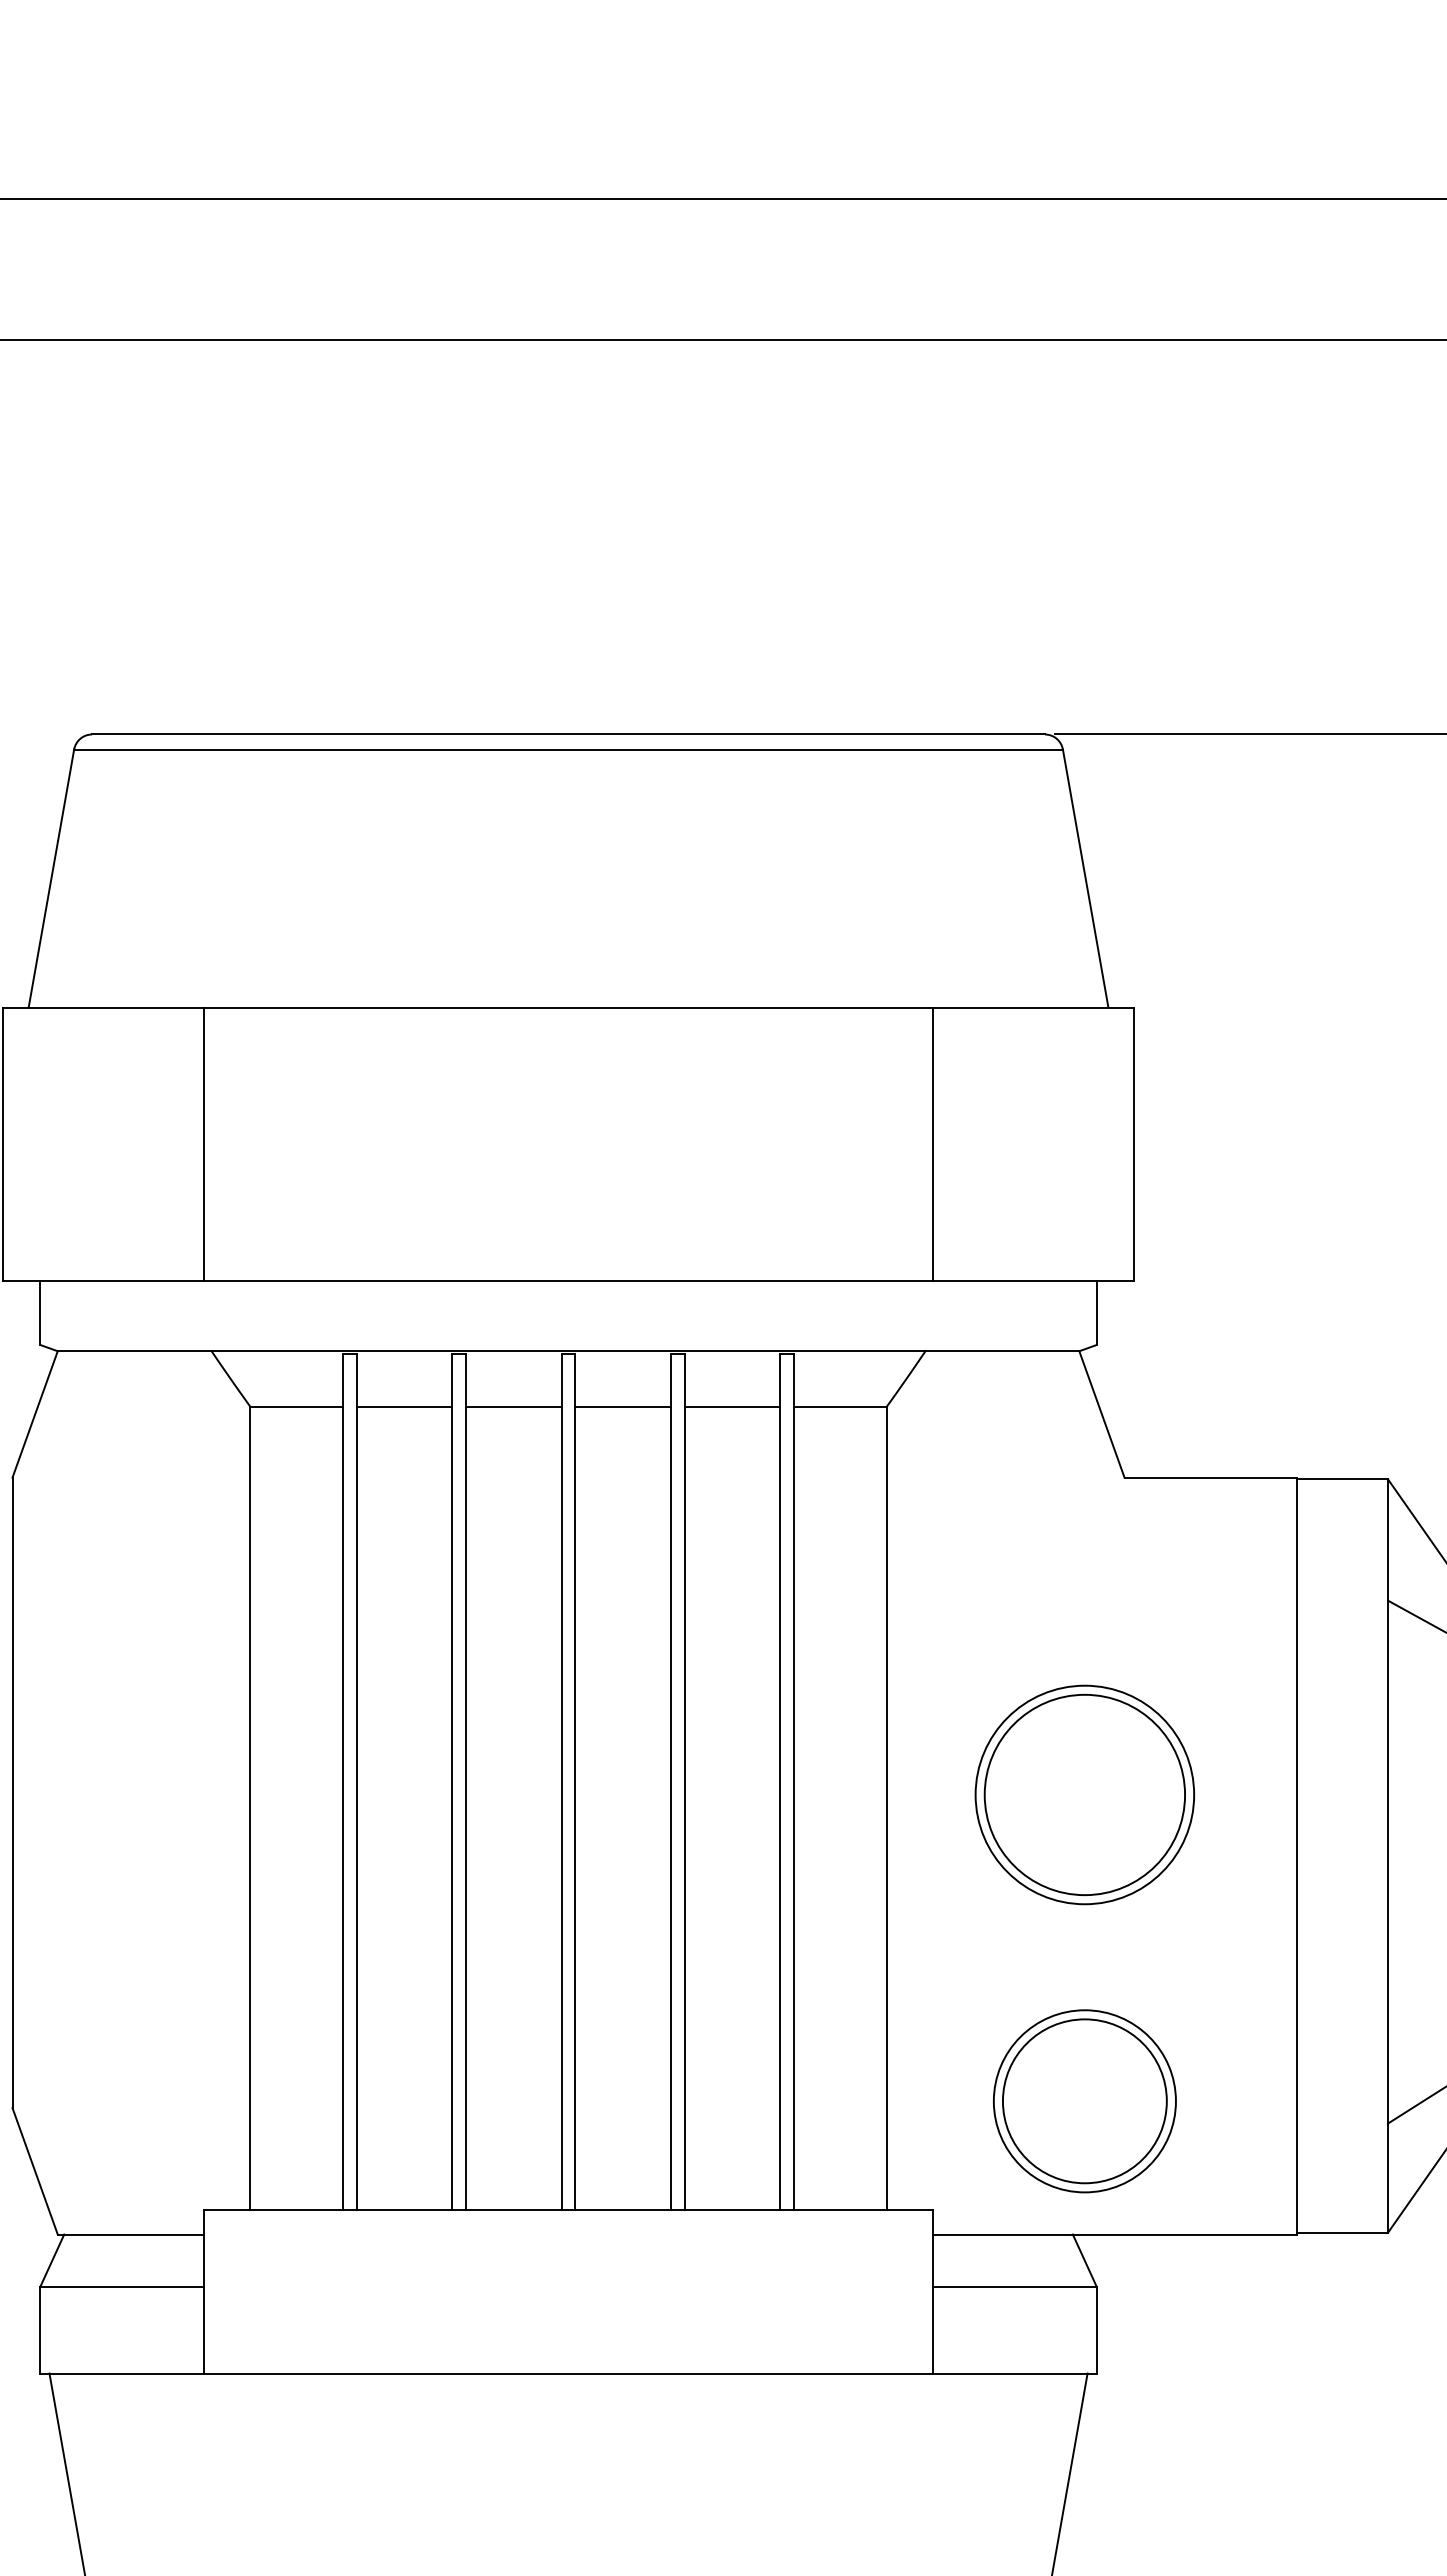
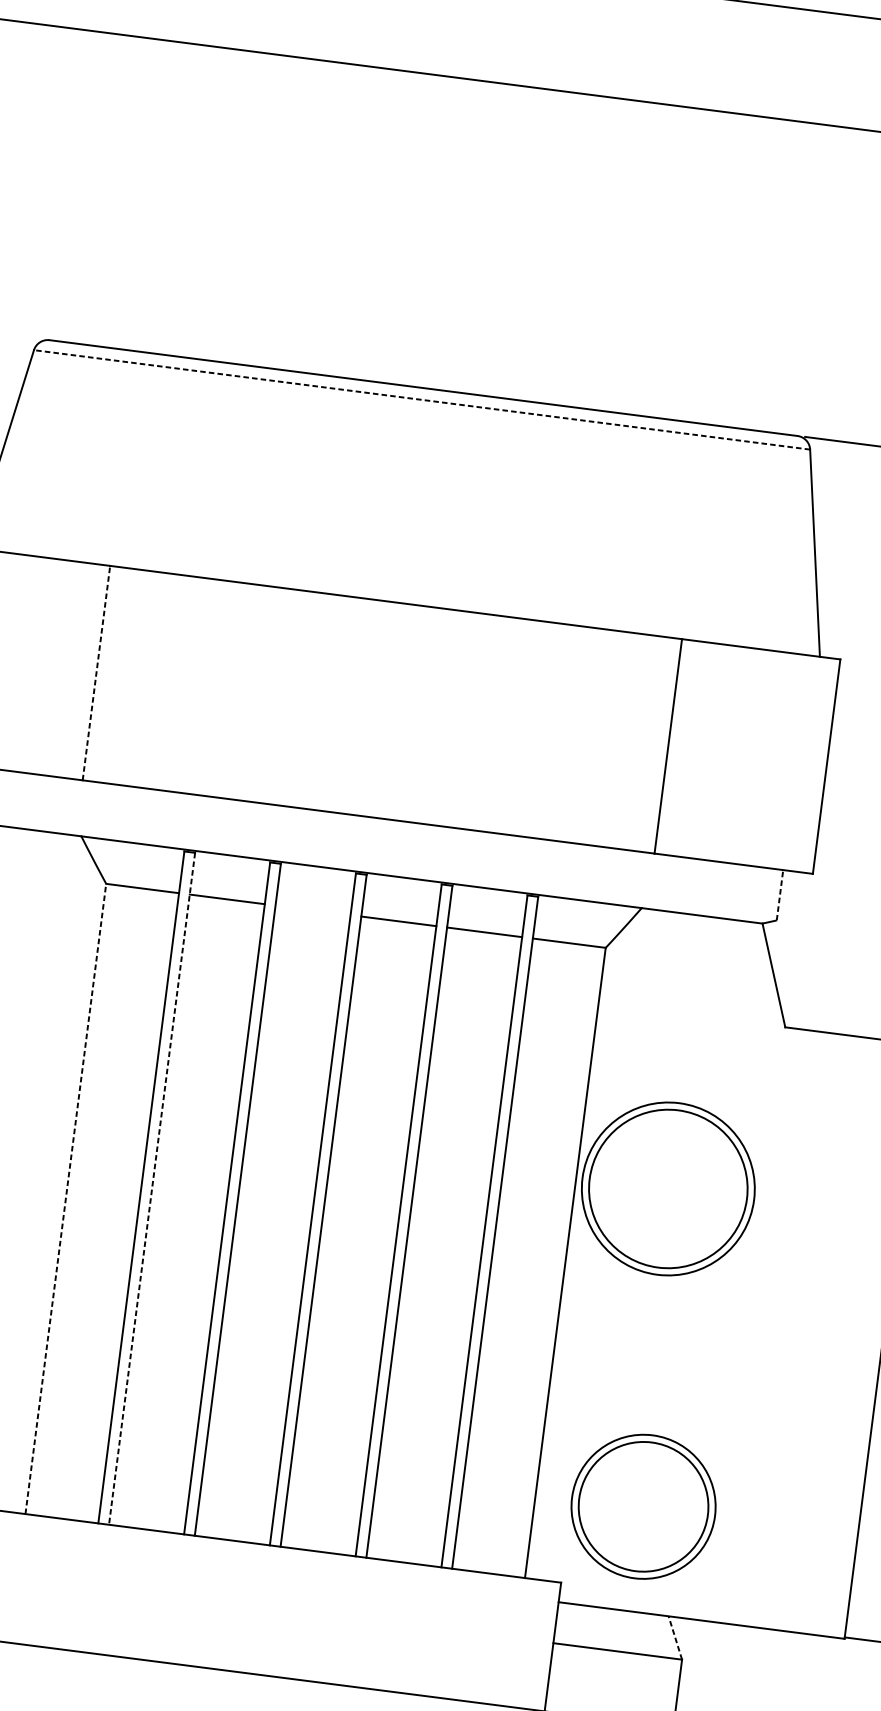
line: (568, 749) -> (422, 399), solid -> dashed
line: (204, 1144) -> (96, 673), solid -> dashed
line: (1096, 1312) -> (779, 894), solid -> dashed
line: (513, 1406) -> (312, 910), removed
line: (356, 1781) -> (151, 1188), solid -> dashed
part: (1084, 1794) -> (668, 1188), moved
line: (250, 1807) -> (66, 1198), solid -> dashed
part: (1084, 2101) -> (643, 1506), moved
line: (1084, 2260) -> (675, 1637), solid -> dashed

